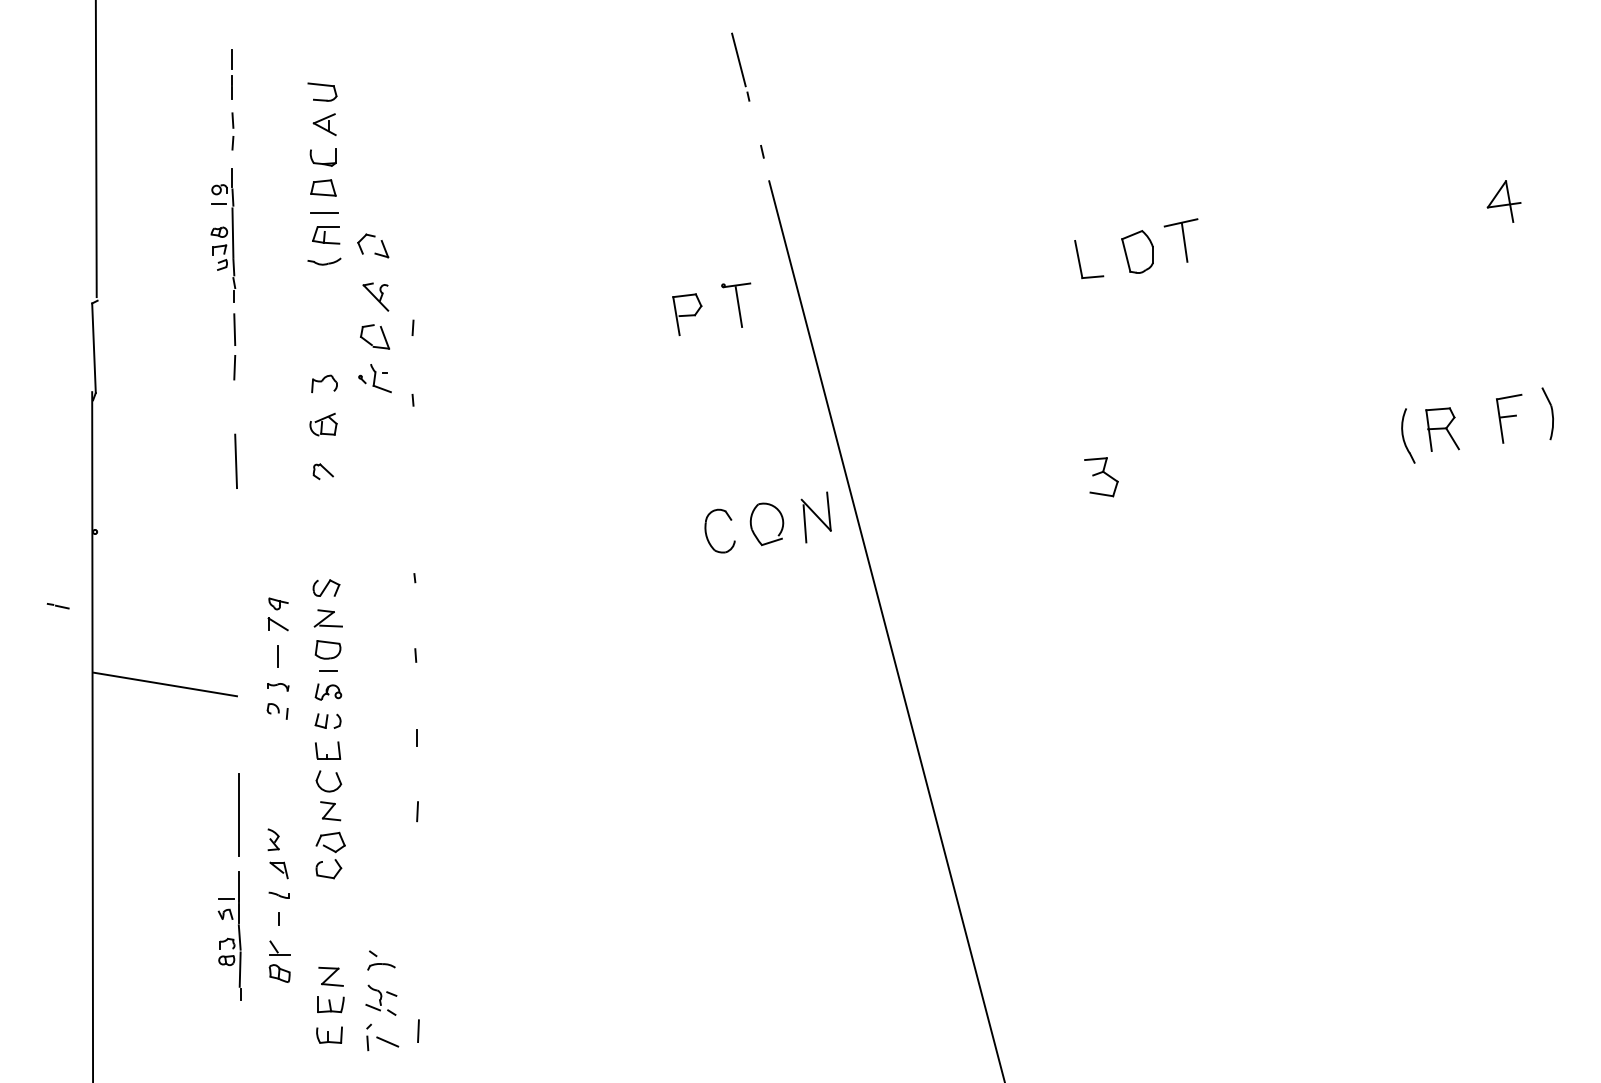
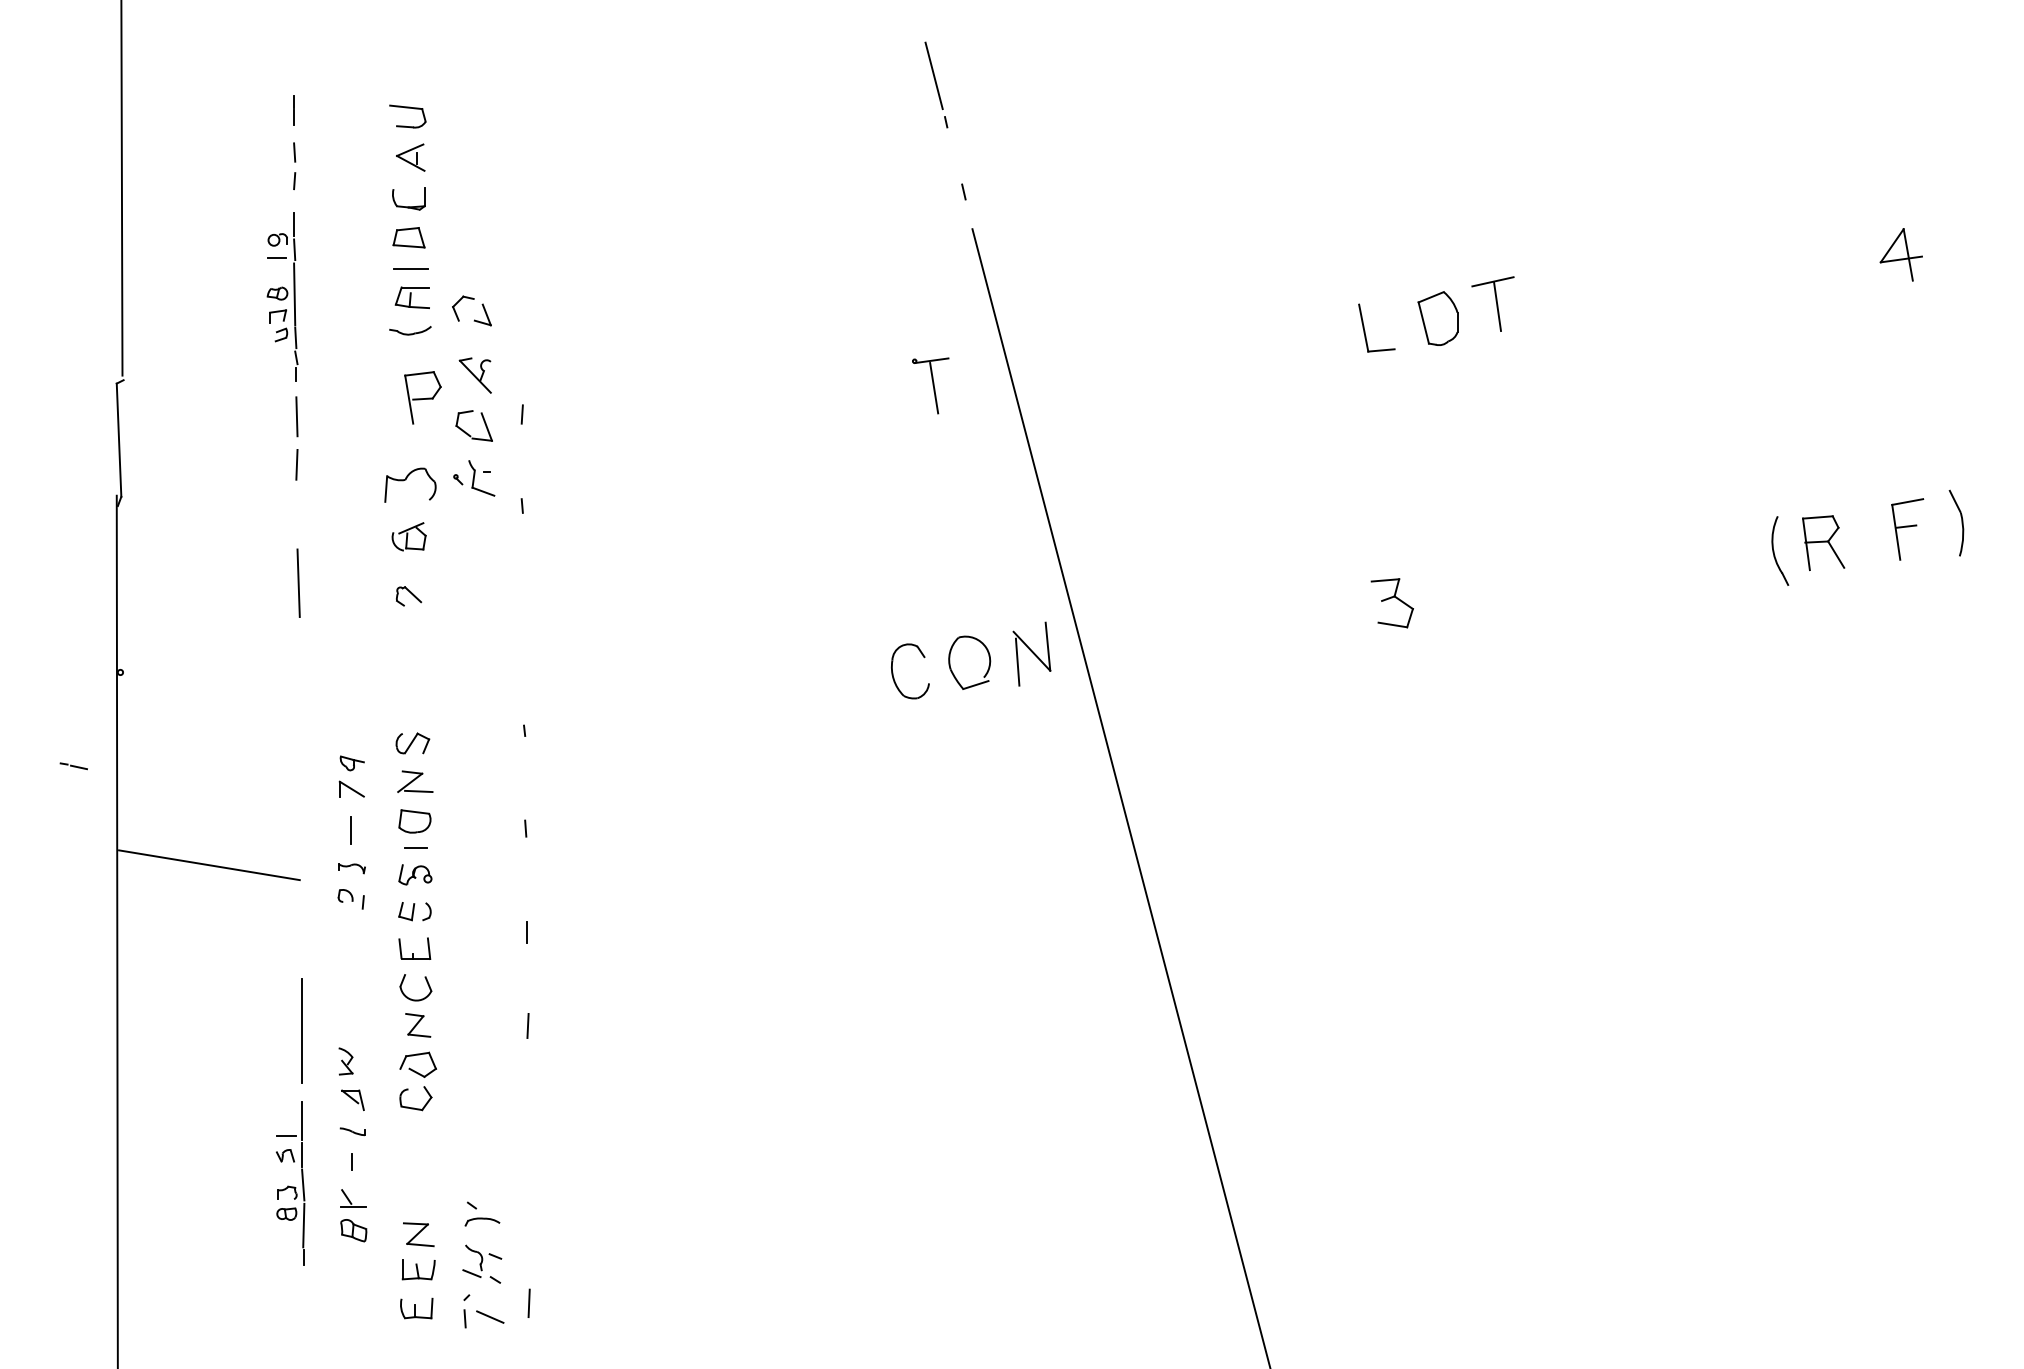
line: (232, 59) -> (294, 75), removed
part: (686, 314) -> (422, 397), moved
part: (324, 384) -> (410, 485), size x1.6

